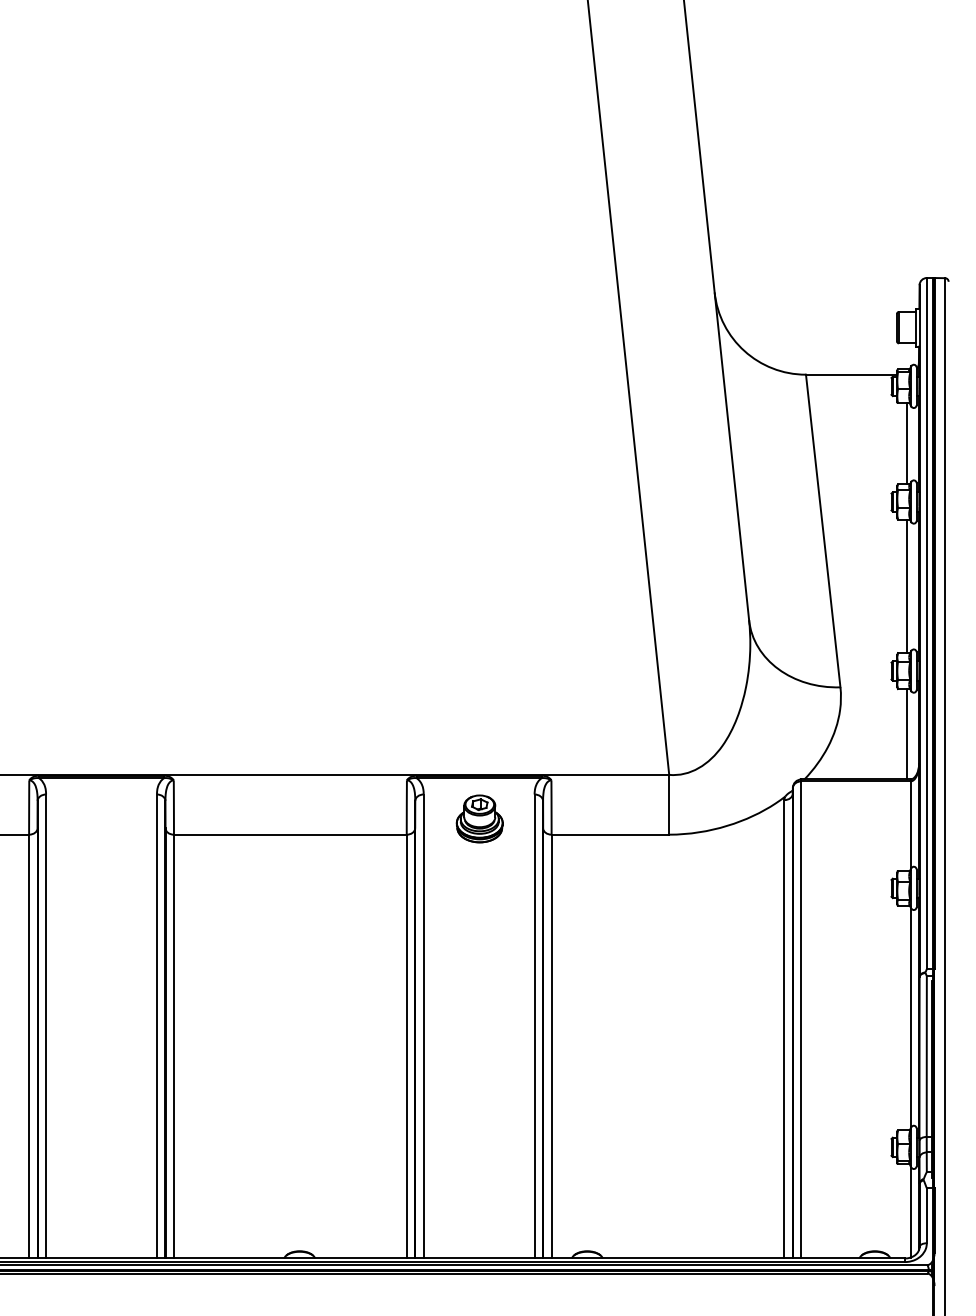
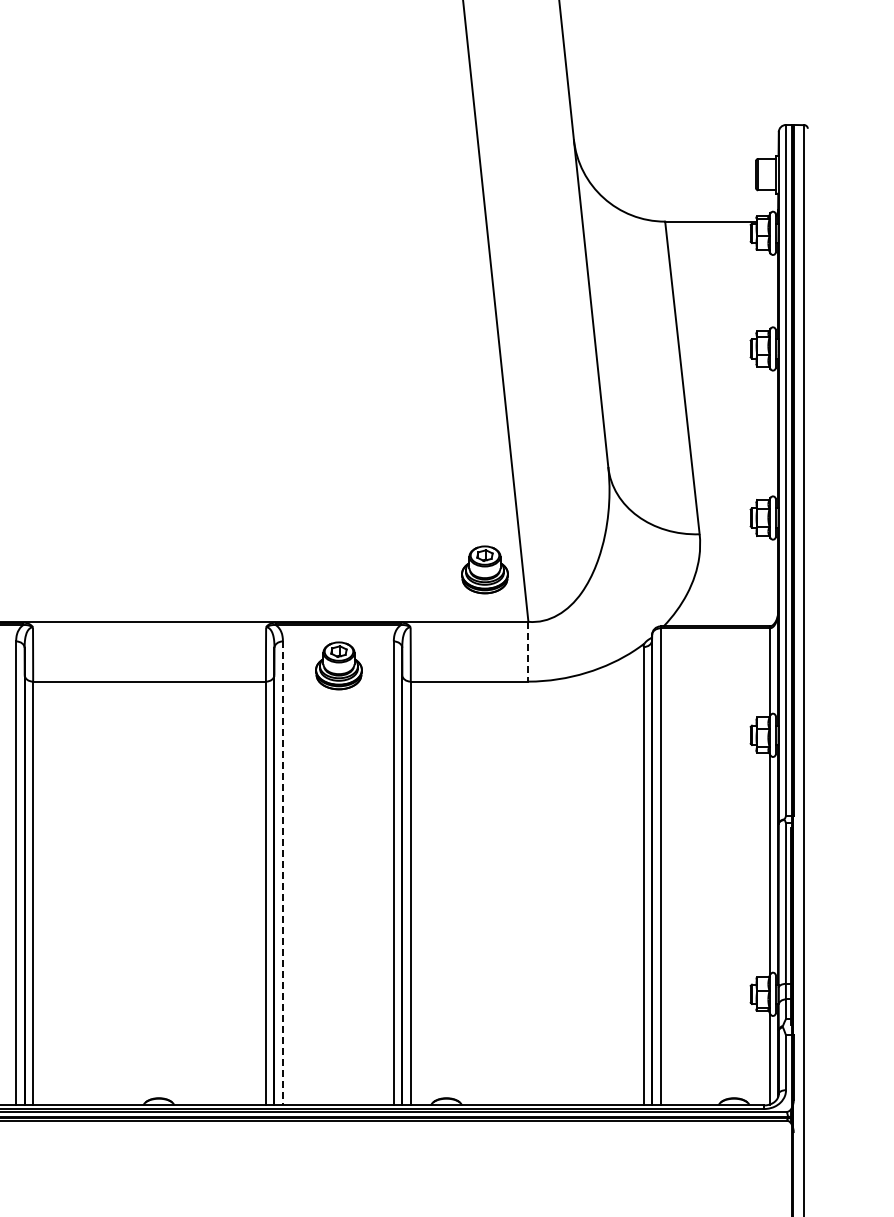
line: (906, 443) -> (765, 290), removed
line: (906, 585) -> (765, 432), removed
part: (625, 722) -> (484, 569), added
line: (906, 734) -> (765, 581), removed
line: (669, 804) -> (528, 651), solid -> dashed
line: (423, 1026) -> (282, 873), solid -> dashed

